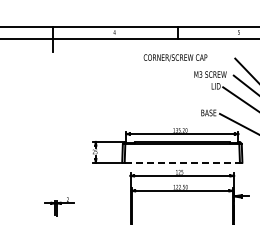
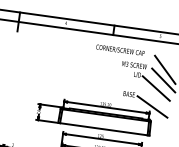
text: (175, 57) -> (120, 50), moved
line: (182, 162) -> (104, 129), dashed -> solid

